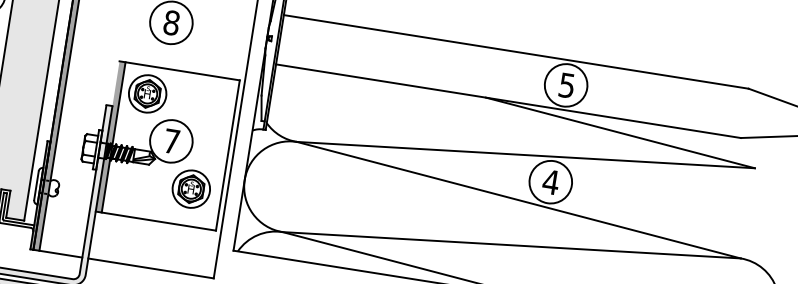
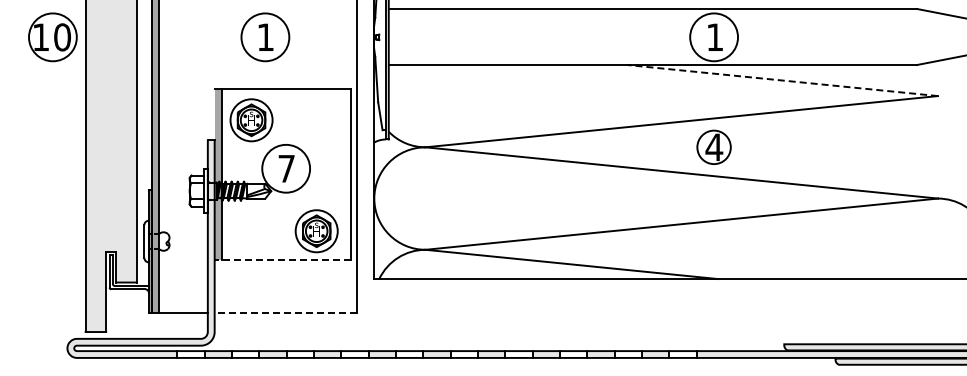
text: (171, 23) -> (265, 37), 8 -> 1
text: (566, 85) -> (714, 37), 5 -> 1
line: (620, 132) -> (782, 80), solid -> dashed
circle: (551, 182) -> (714, 147), size x0.7
part: (191, 189) -> (316, 231), moved
line: (155, 220) -> (282, 259), solid -> dashed
line: (150, 268) -> (285, 313), solid -> dashed

